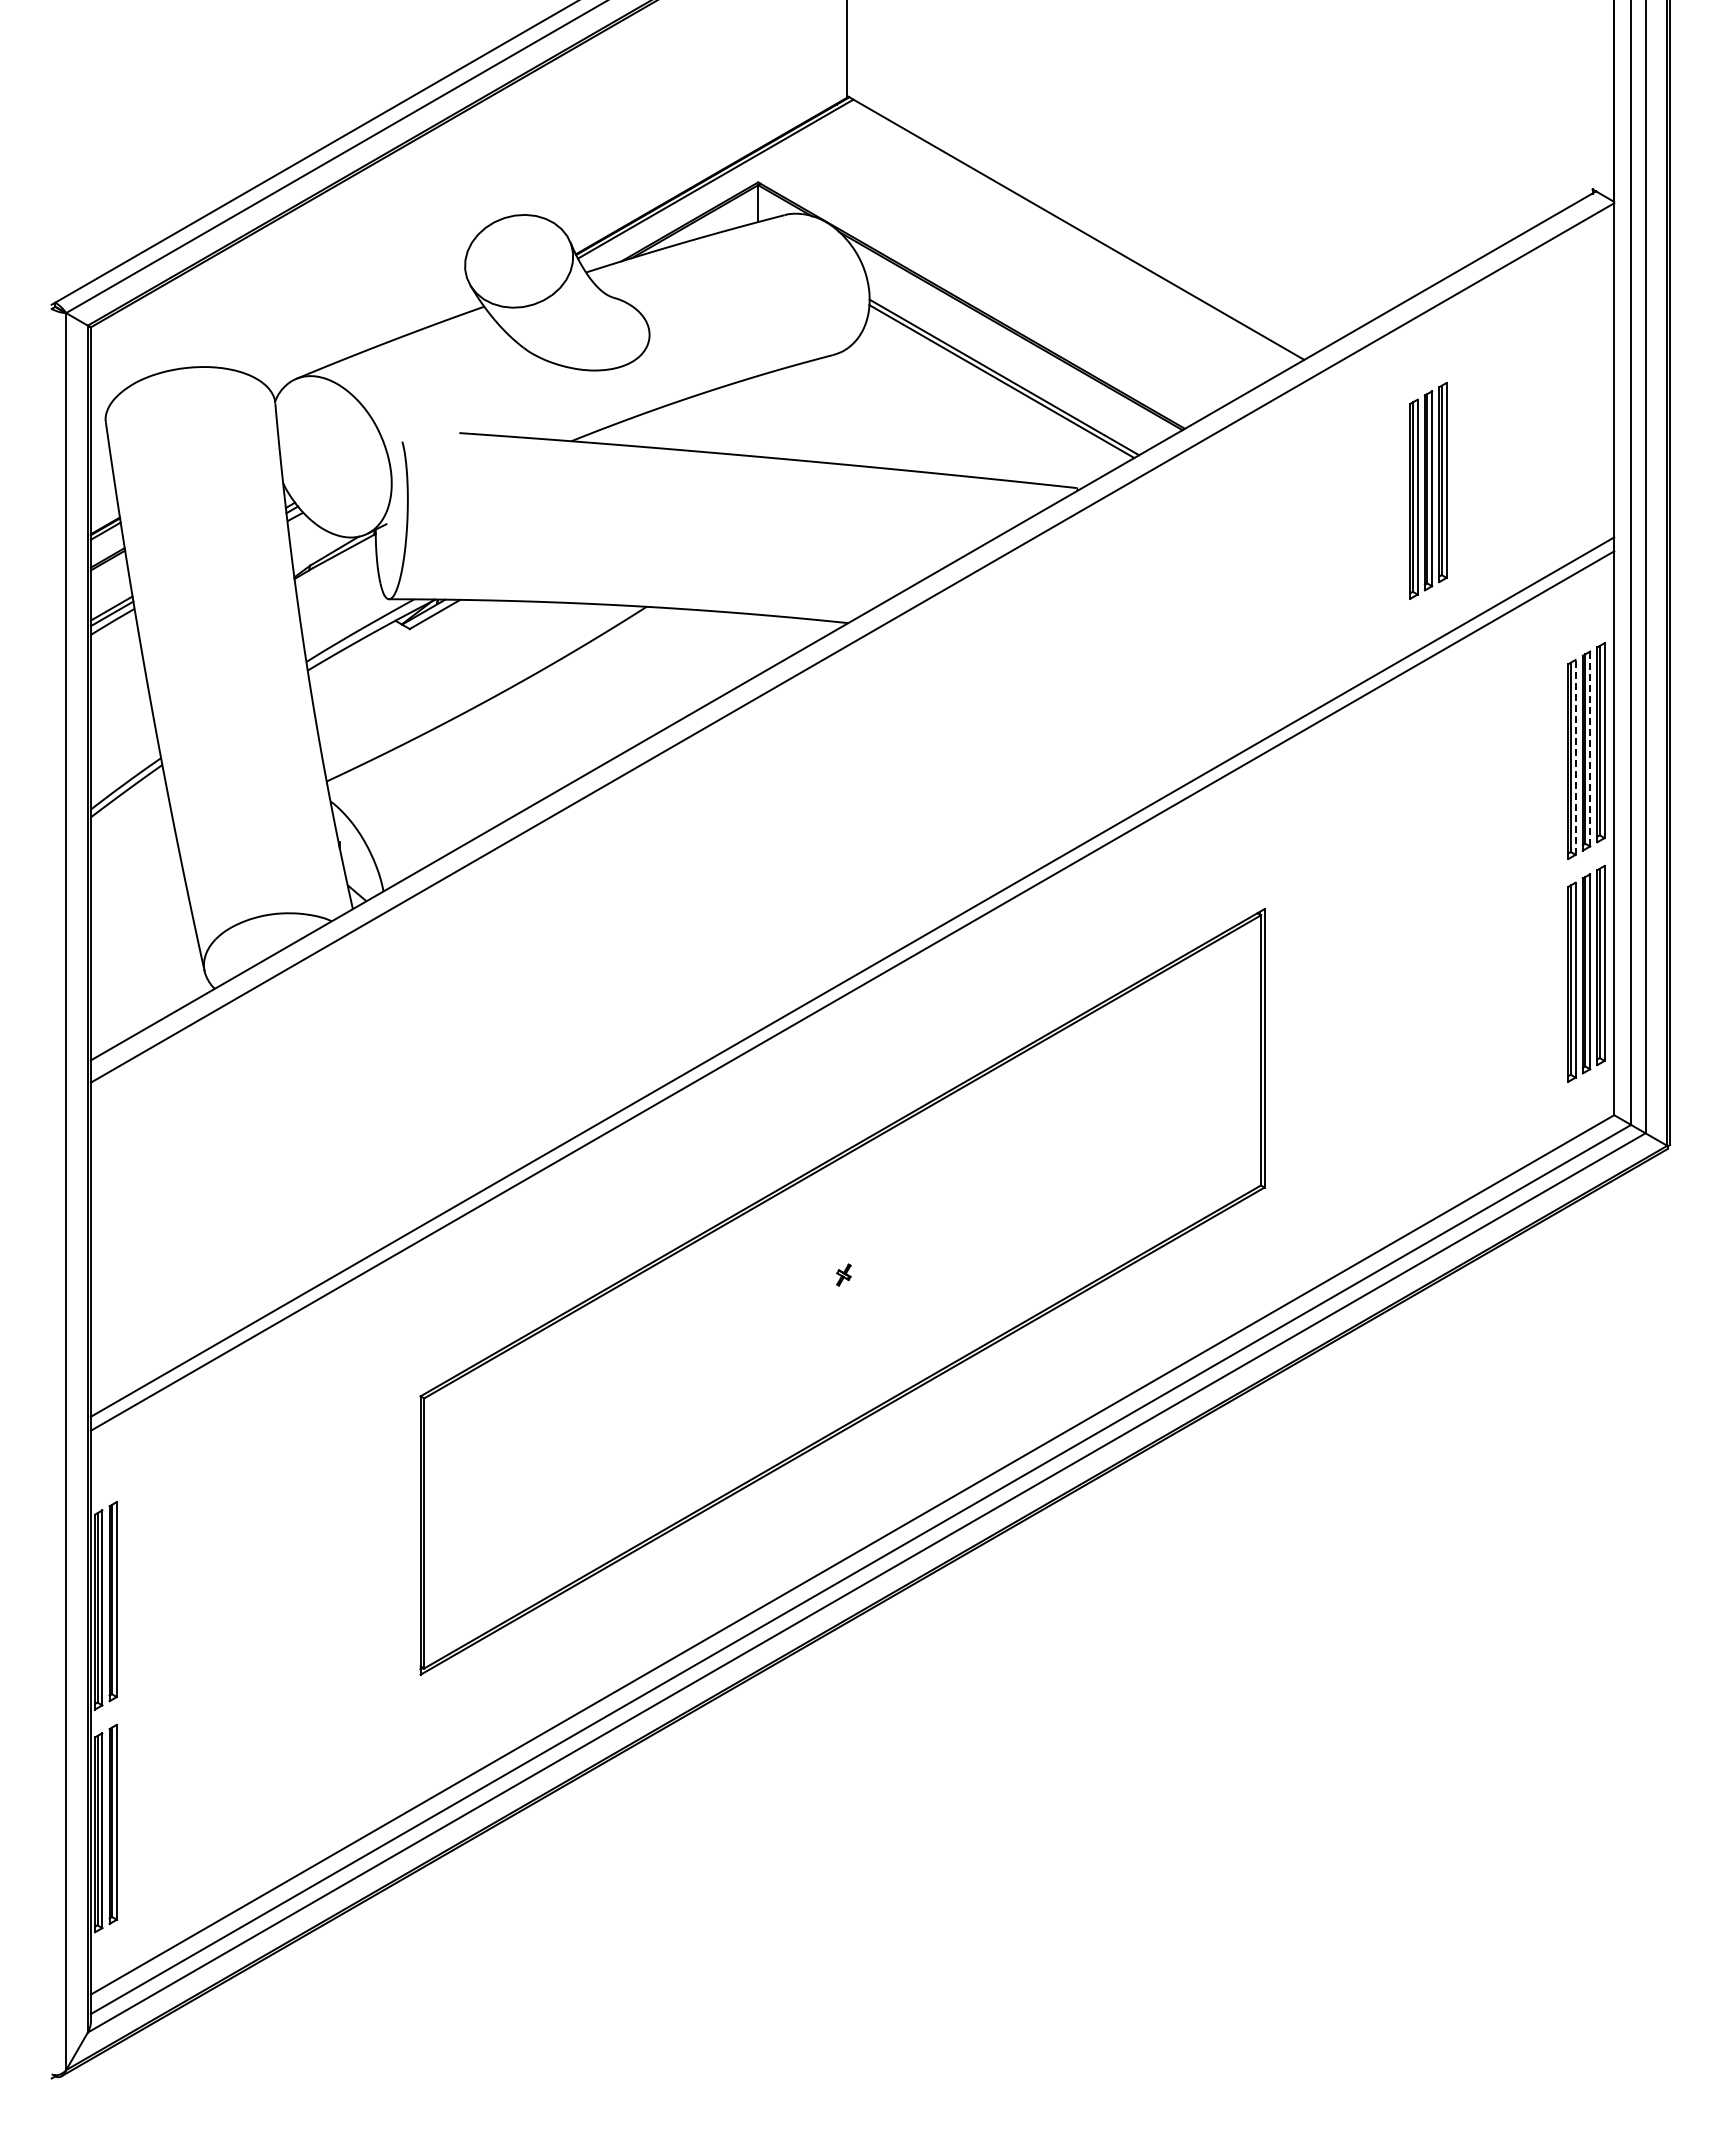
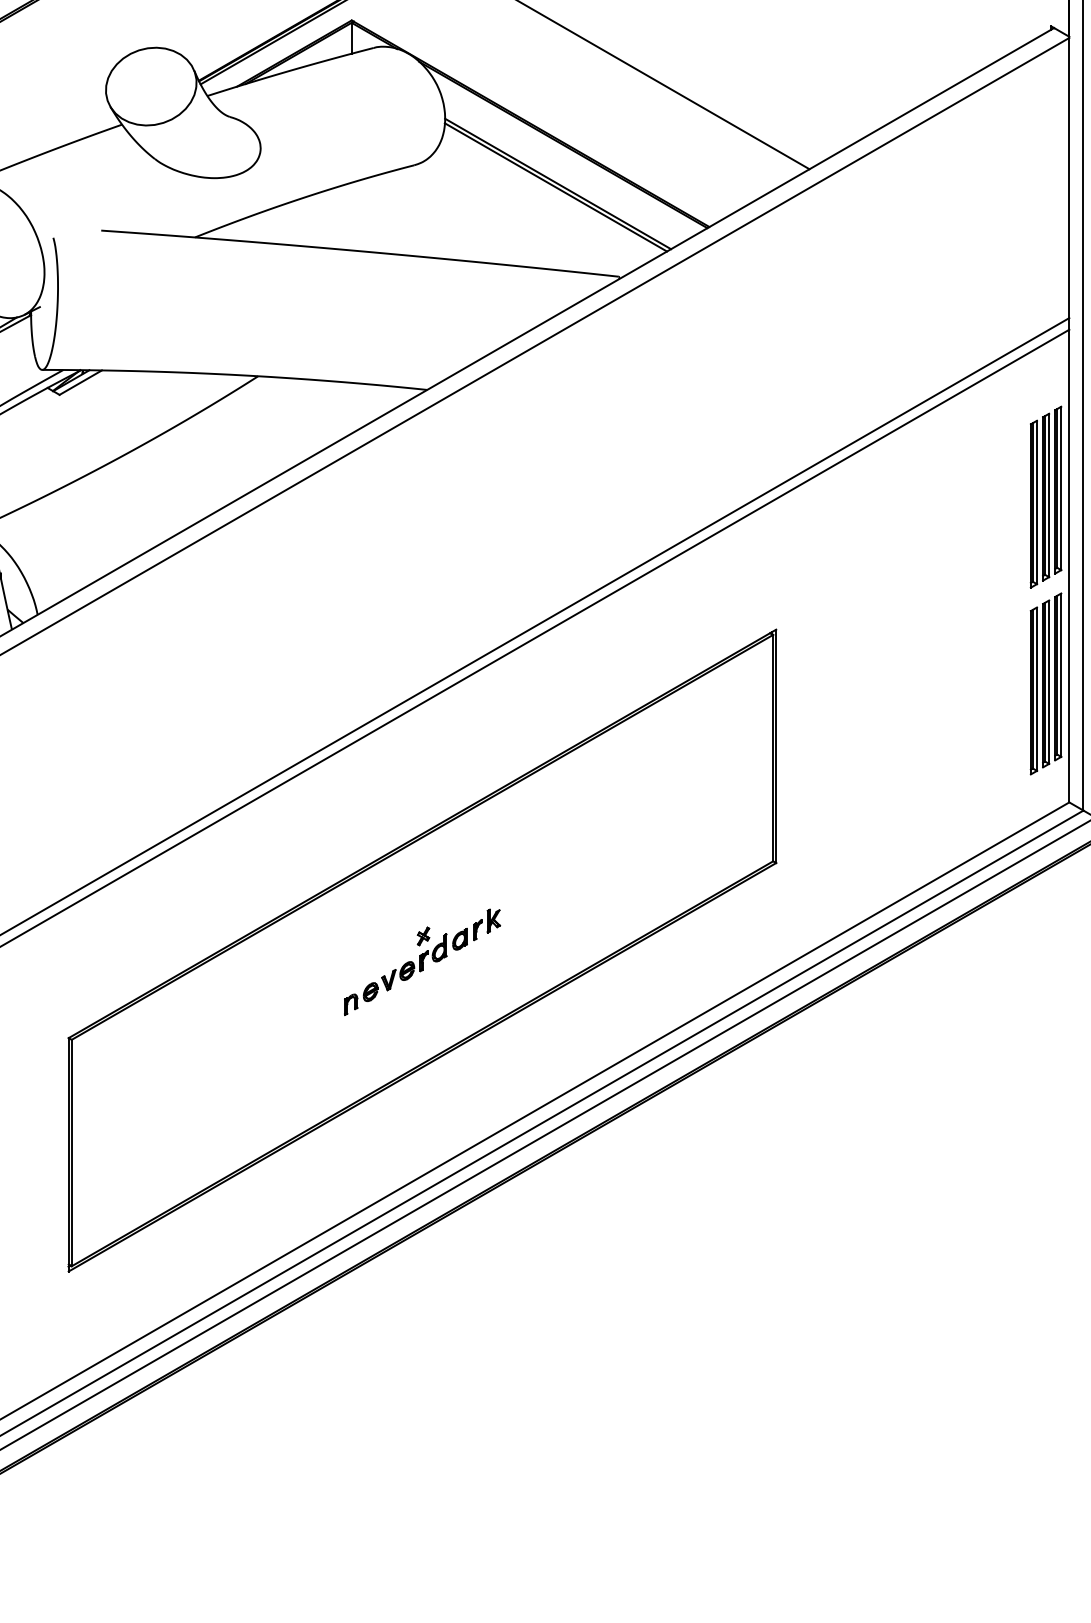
part: (1428, 490) -> (913, 278), removed
line: (1590, 748) -> (1049, 495), dashed -> solid
line: (1575, 756) -> (1036, 501), dashed -> solid
part: (842, 1305) -> (422, 961), added

